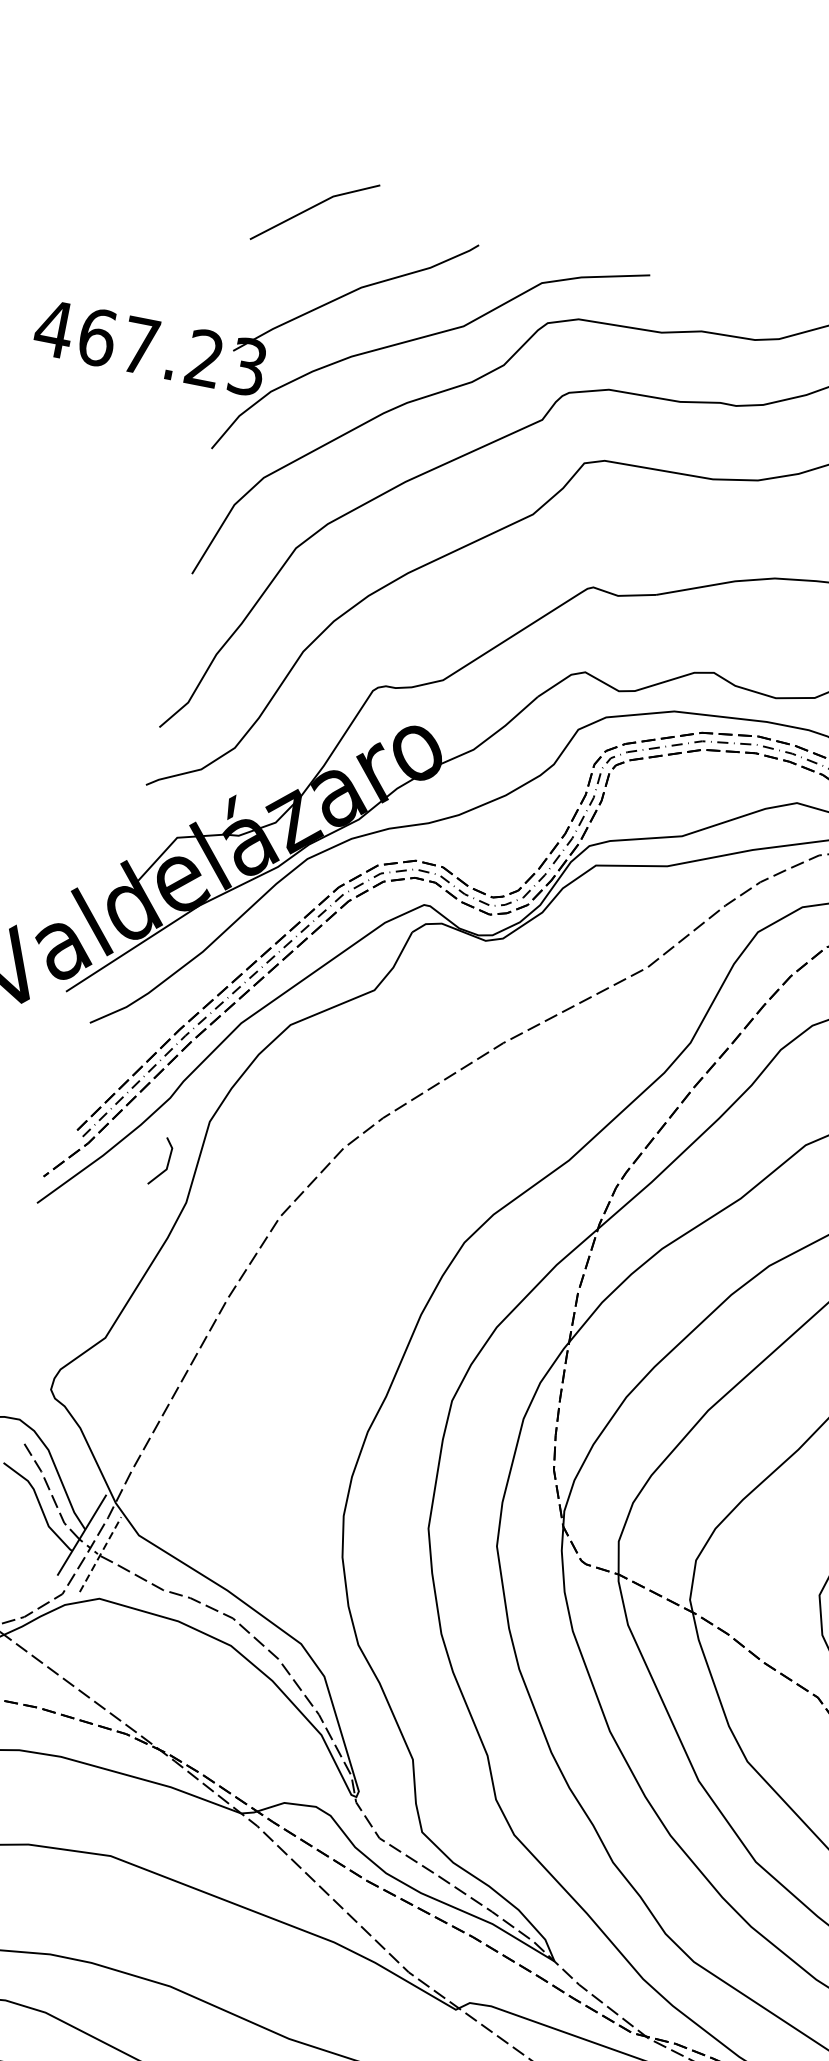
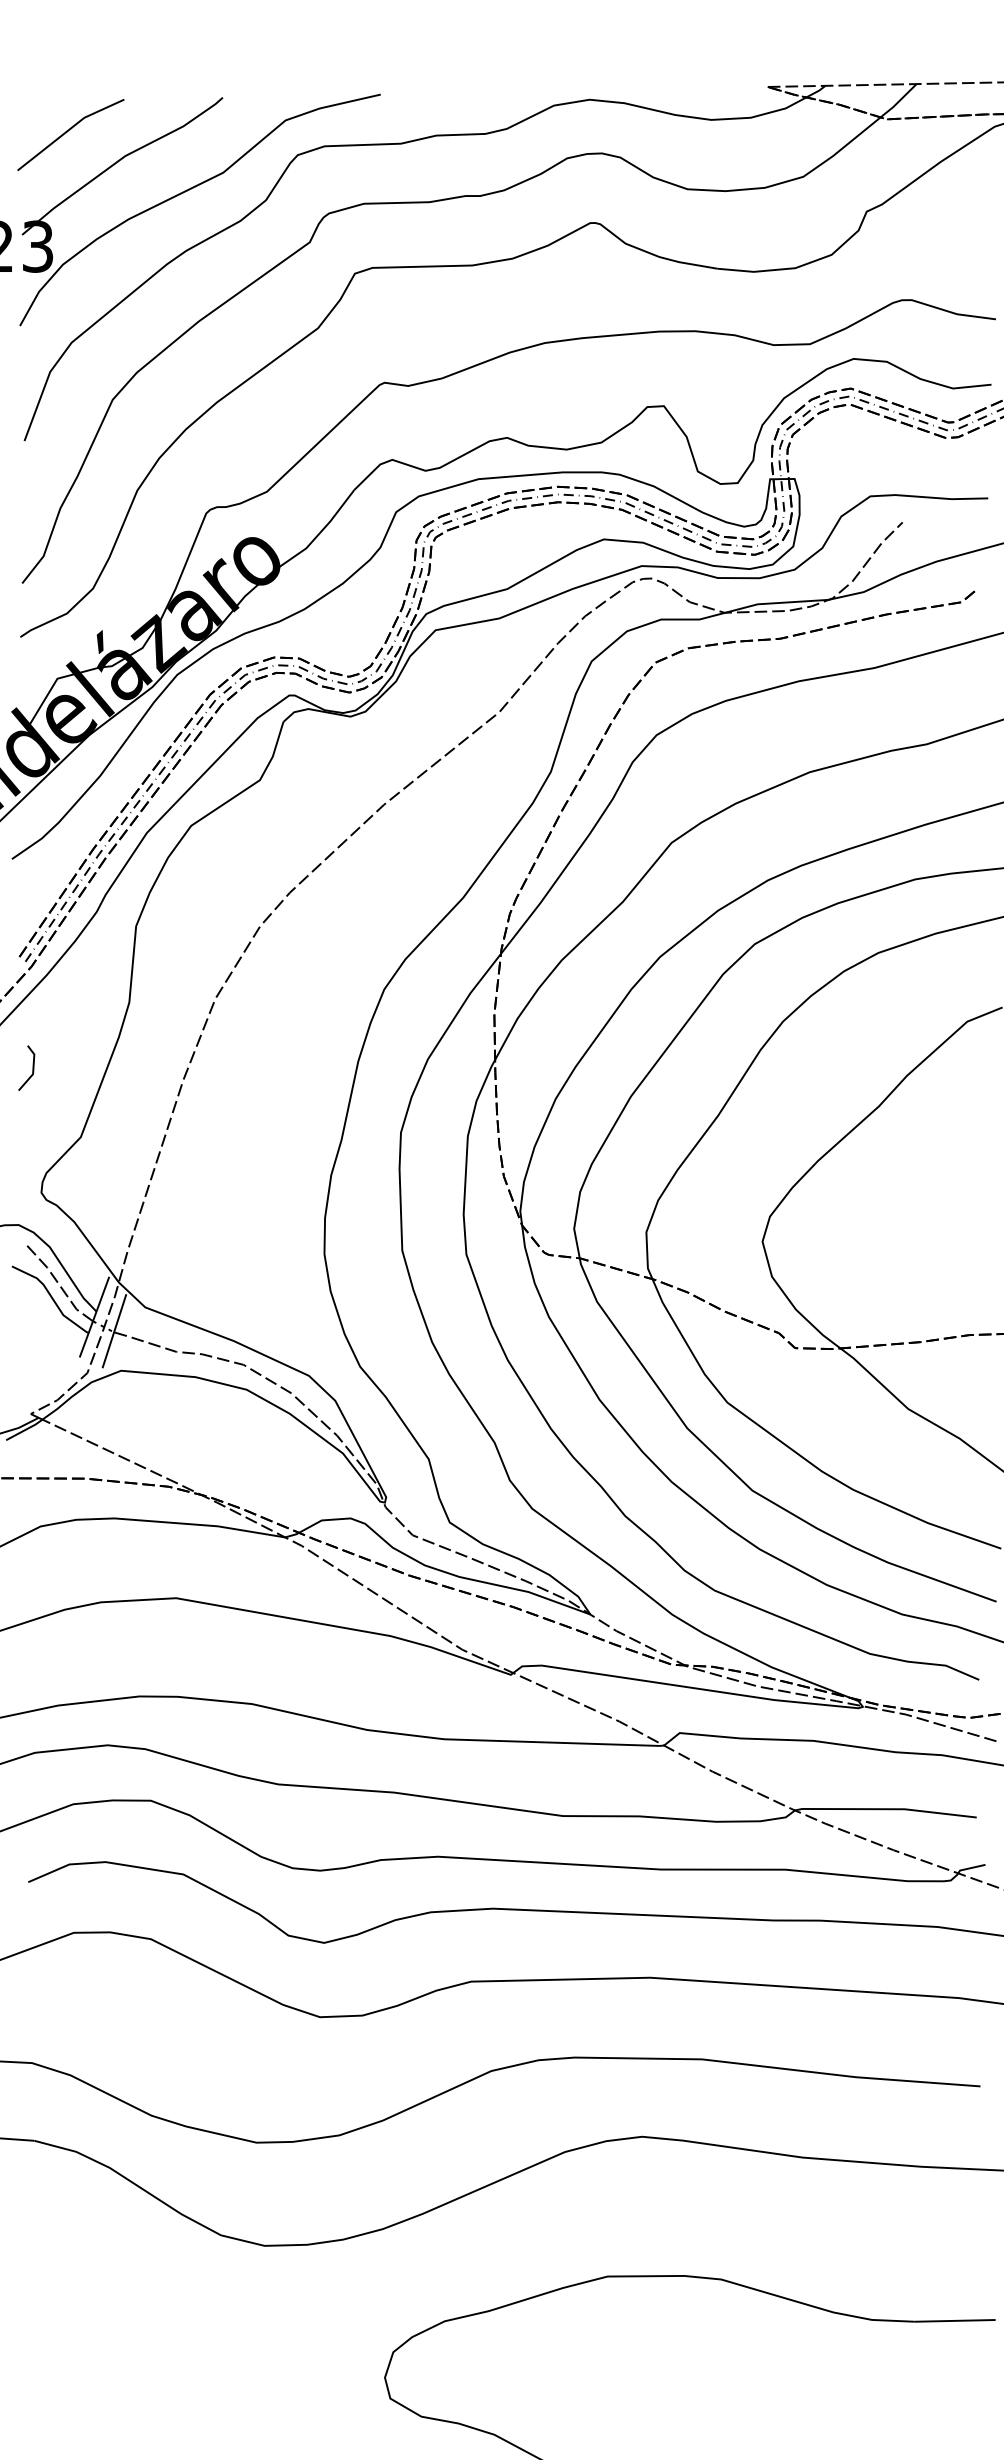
line: (311, 208) -> (67, 132), moved
line: (167, 1162) -> (32, 1067), moved
line: (100, 1554) -> (114, 1331), dashed -> solid

